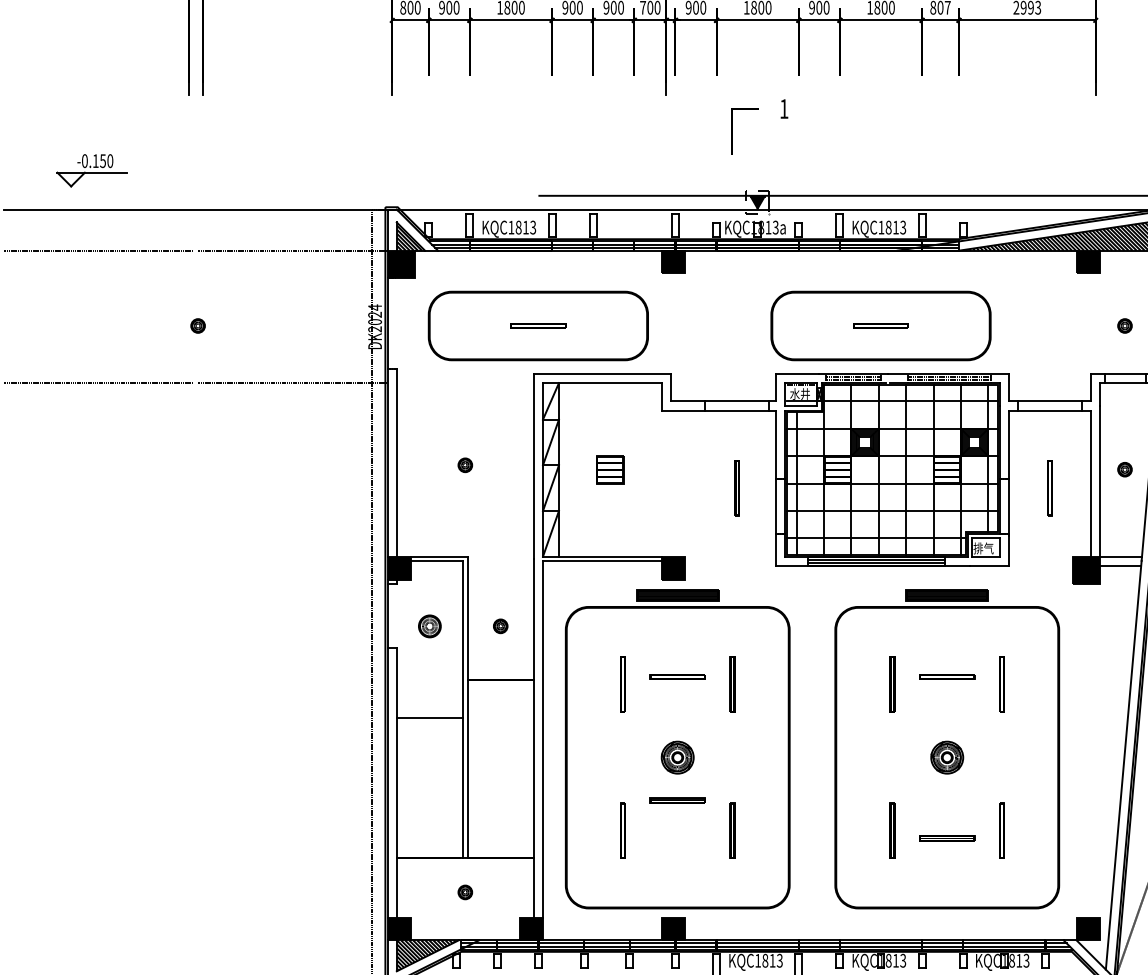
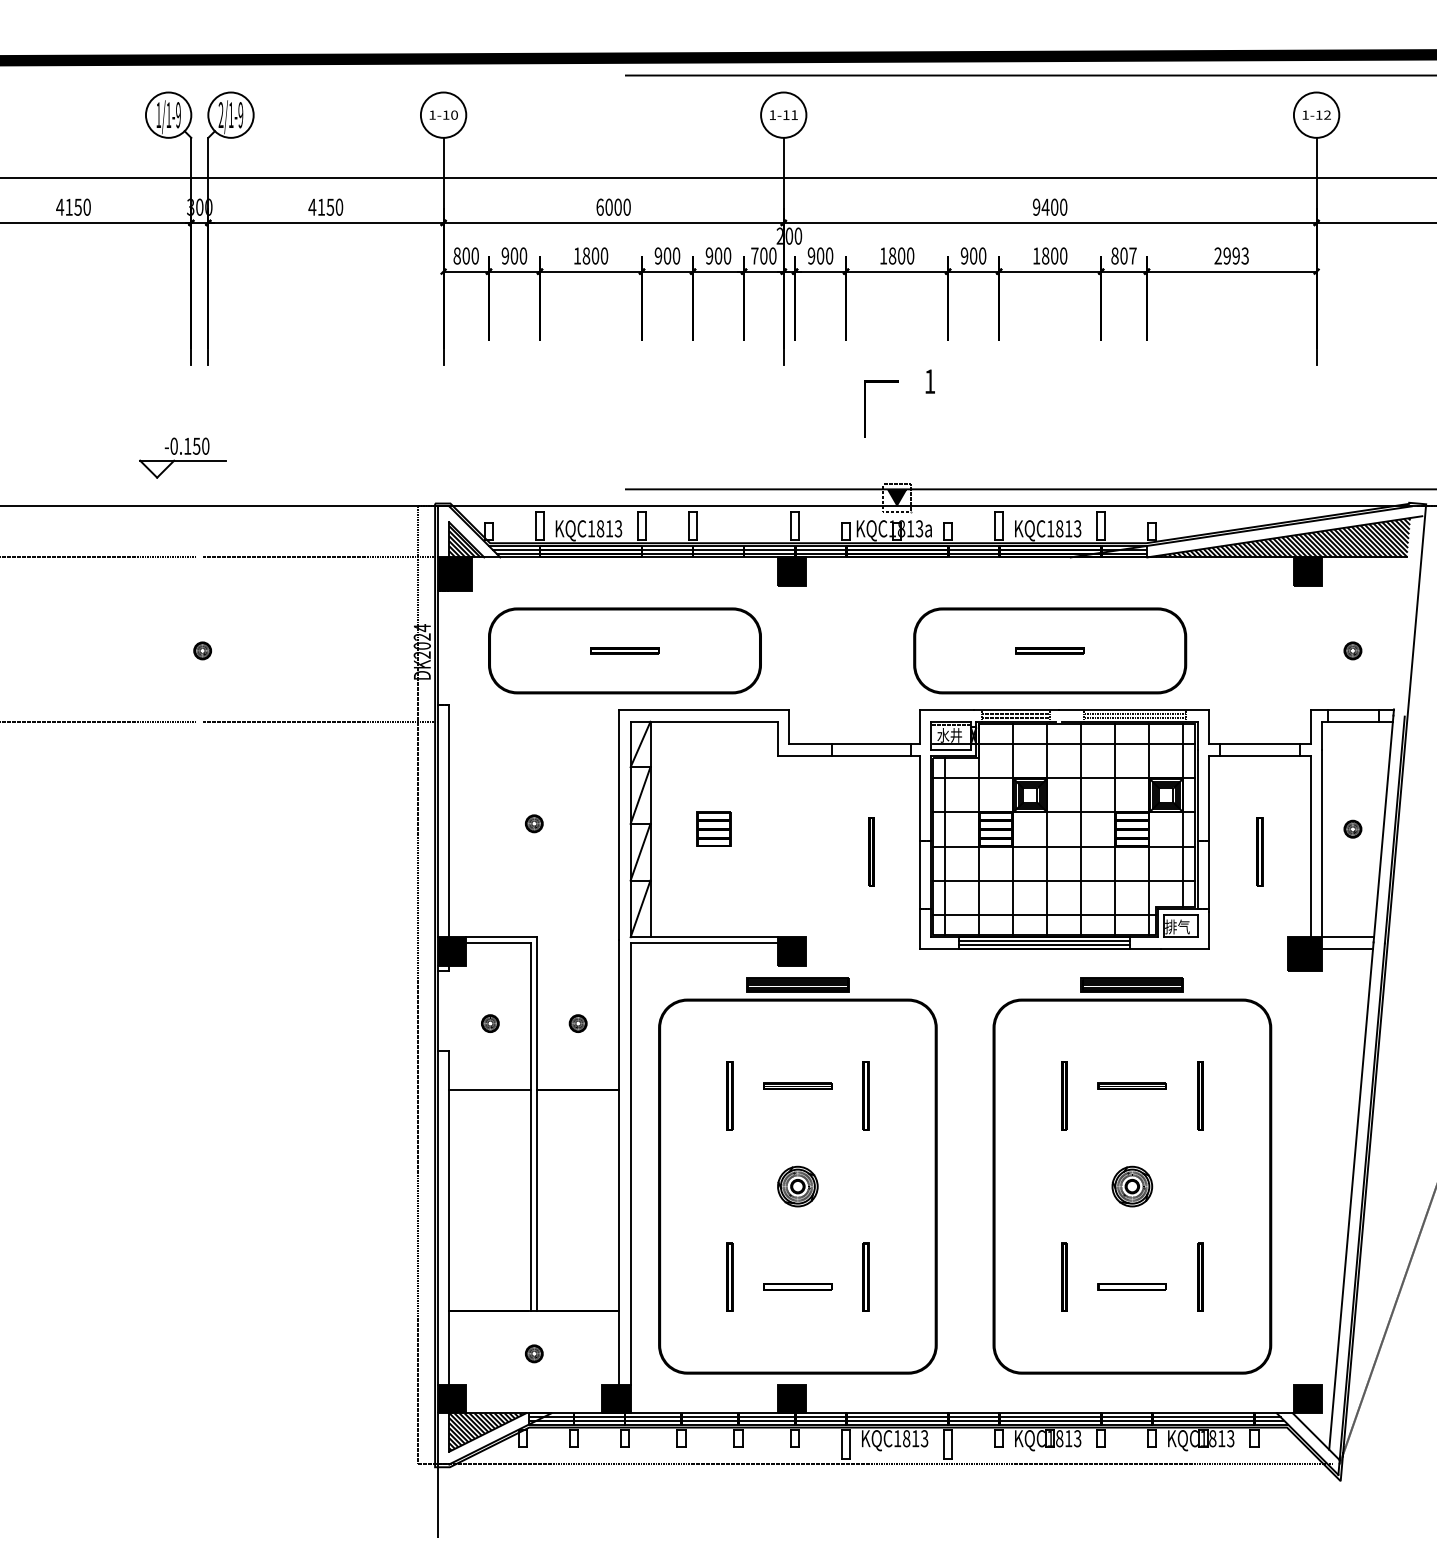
part: (91, 170) -> (182, 457), moved
part: (430, 626) -> (490, 1023), size x0.62
line: (430, 718) -> (490, 1090), moved
part: (677, 800) -> (797, 1286), moved

